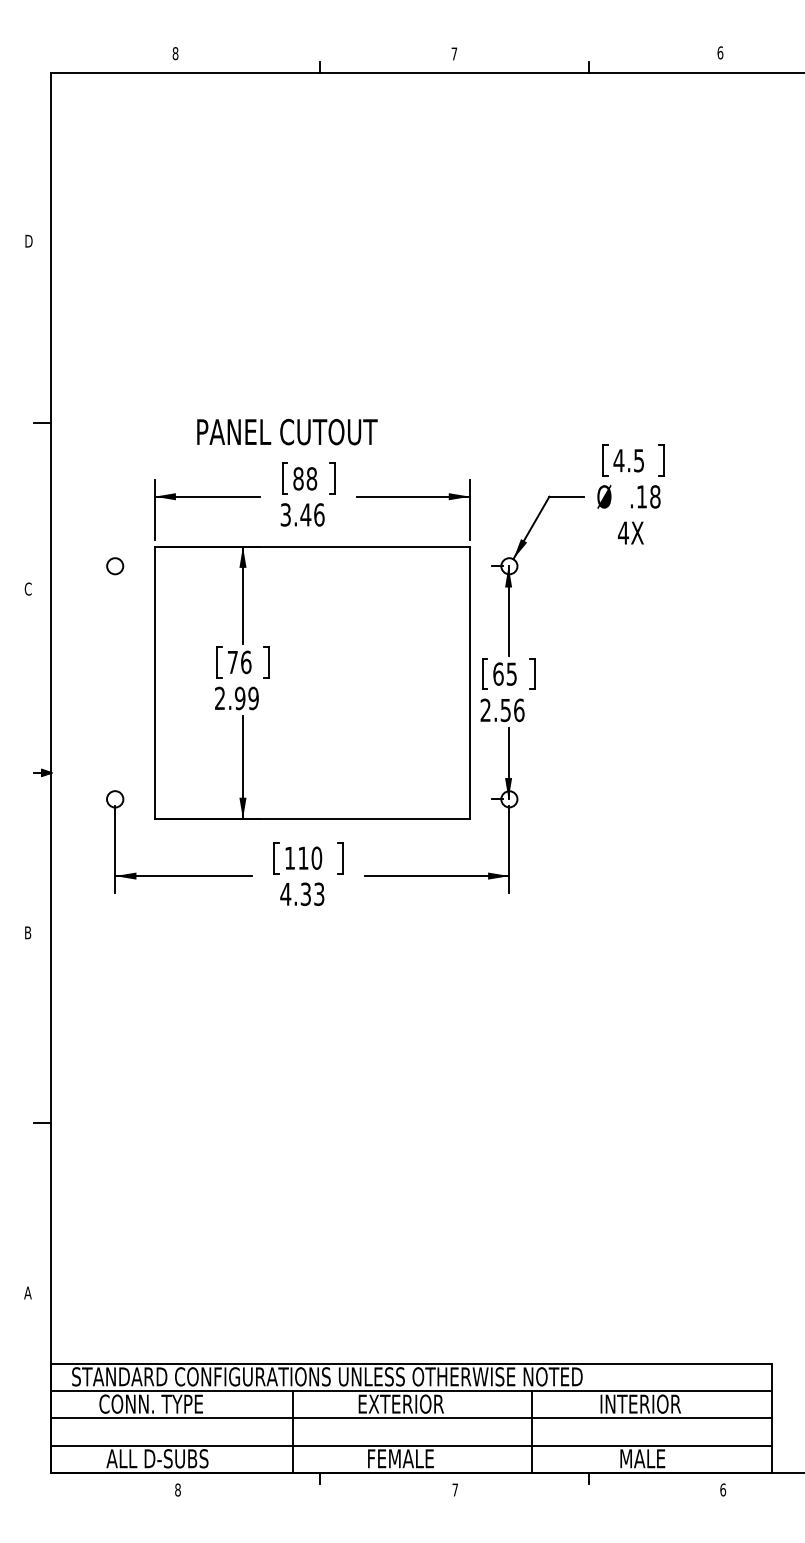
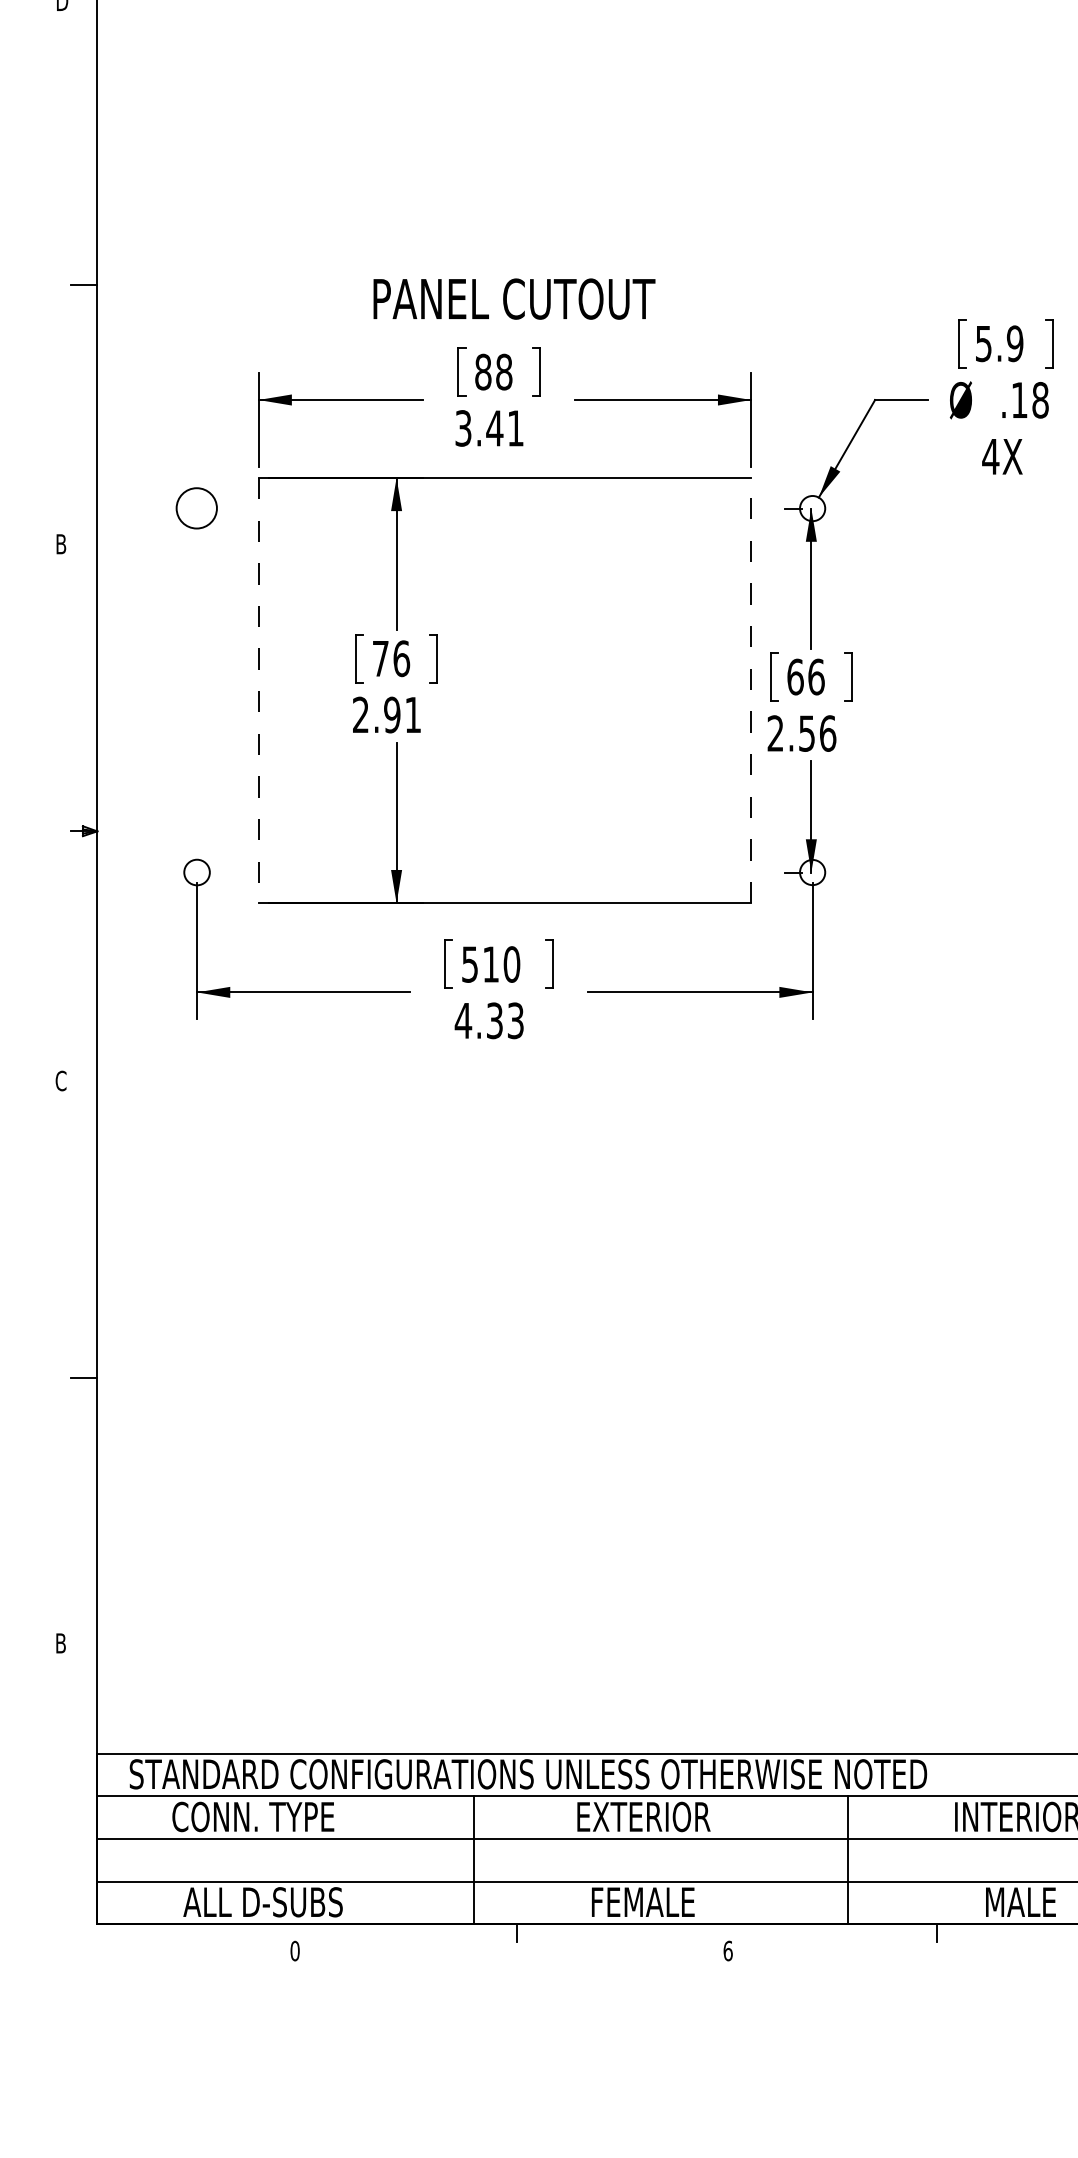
text: (287, 431) -> (514, 298), moved
text: (628, 460) -> (998, 343), 4.5 -> 5.9
text: (319, 514) -> (516, 427), 3.46 -> 3.41
circle: (115, 566) -> (197, 508), size x1.6
text: (27, 588) -> (60, 543), C -> B
text: (511, 673) -> (815, 676), 65 -> 66
line: (470, 682) -> (751, 690), solid -> dashed
line: (154, 683) -> (258, 691), solid -> dashed
text: (253, 698) -> (413, 715), 2.99 -> 2.91
text: (289, 857) -> (469, 963), 110 -> 510
text: (27, 932) -> (60, 1080), B -> C
text: (27, 1292) -> (60, 1642), A -> B
text: (177, 1489) -> (294, 1950), 8 -> 0
text: (455, 1489) -> (728, 1950), 7 -> 6

